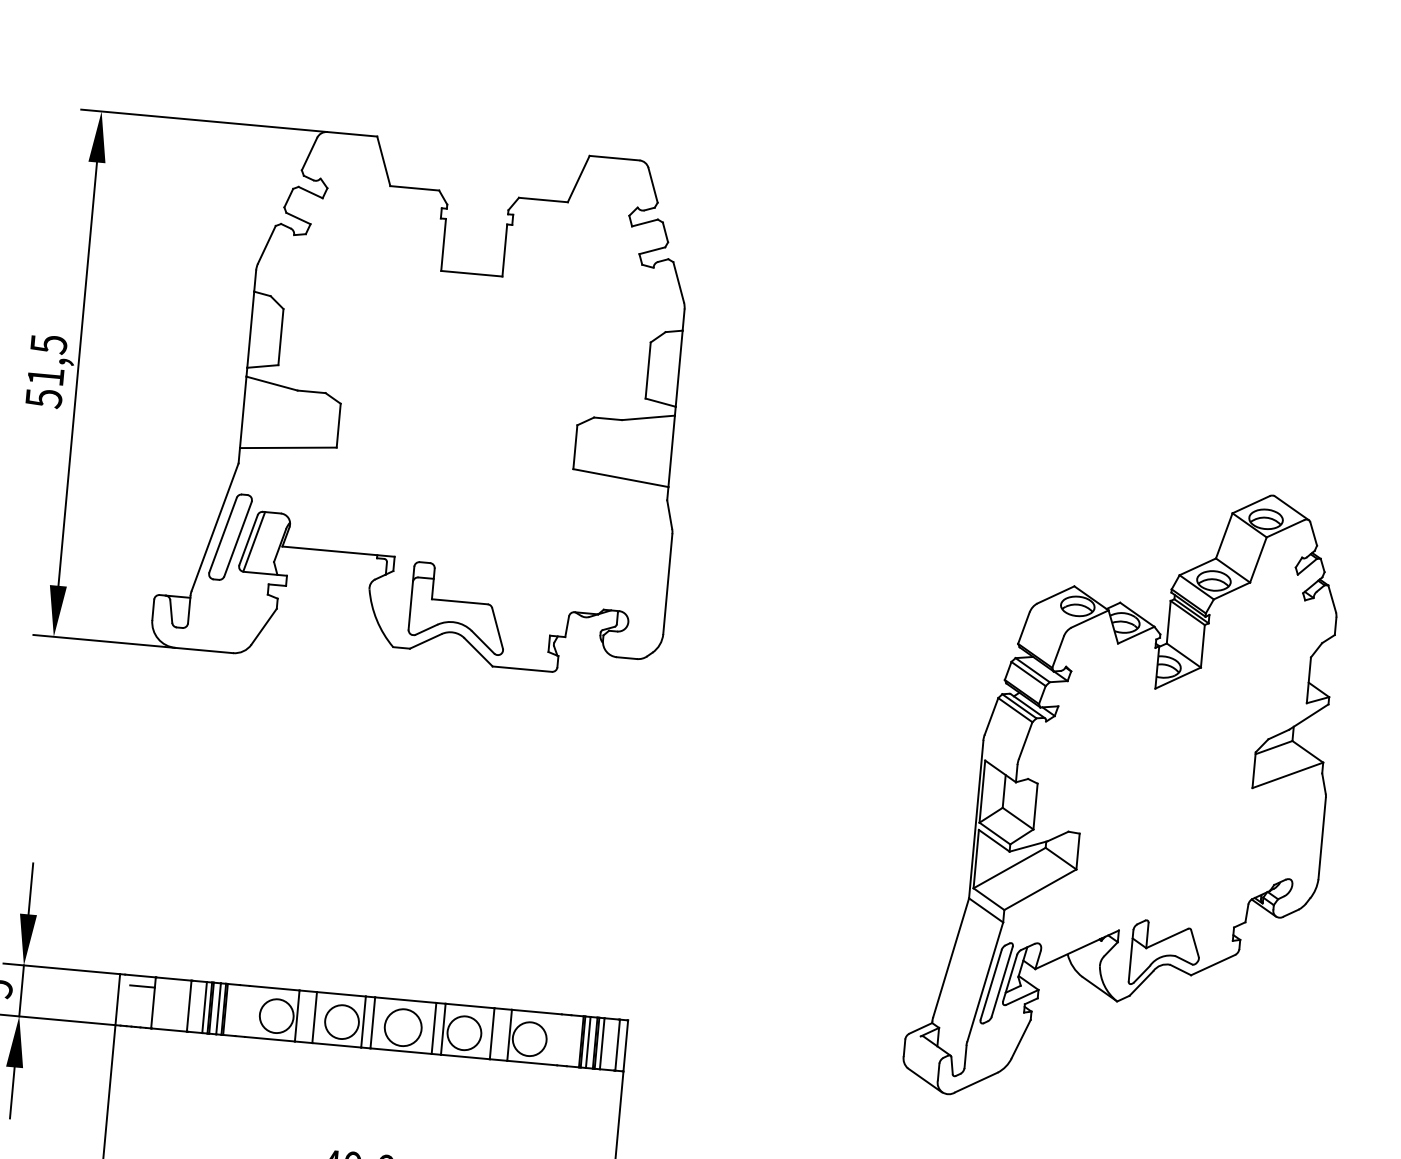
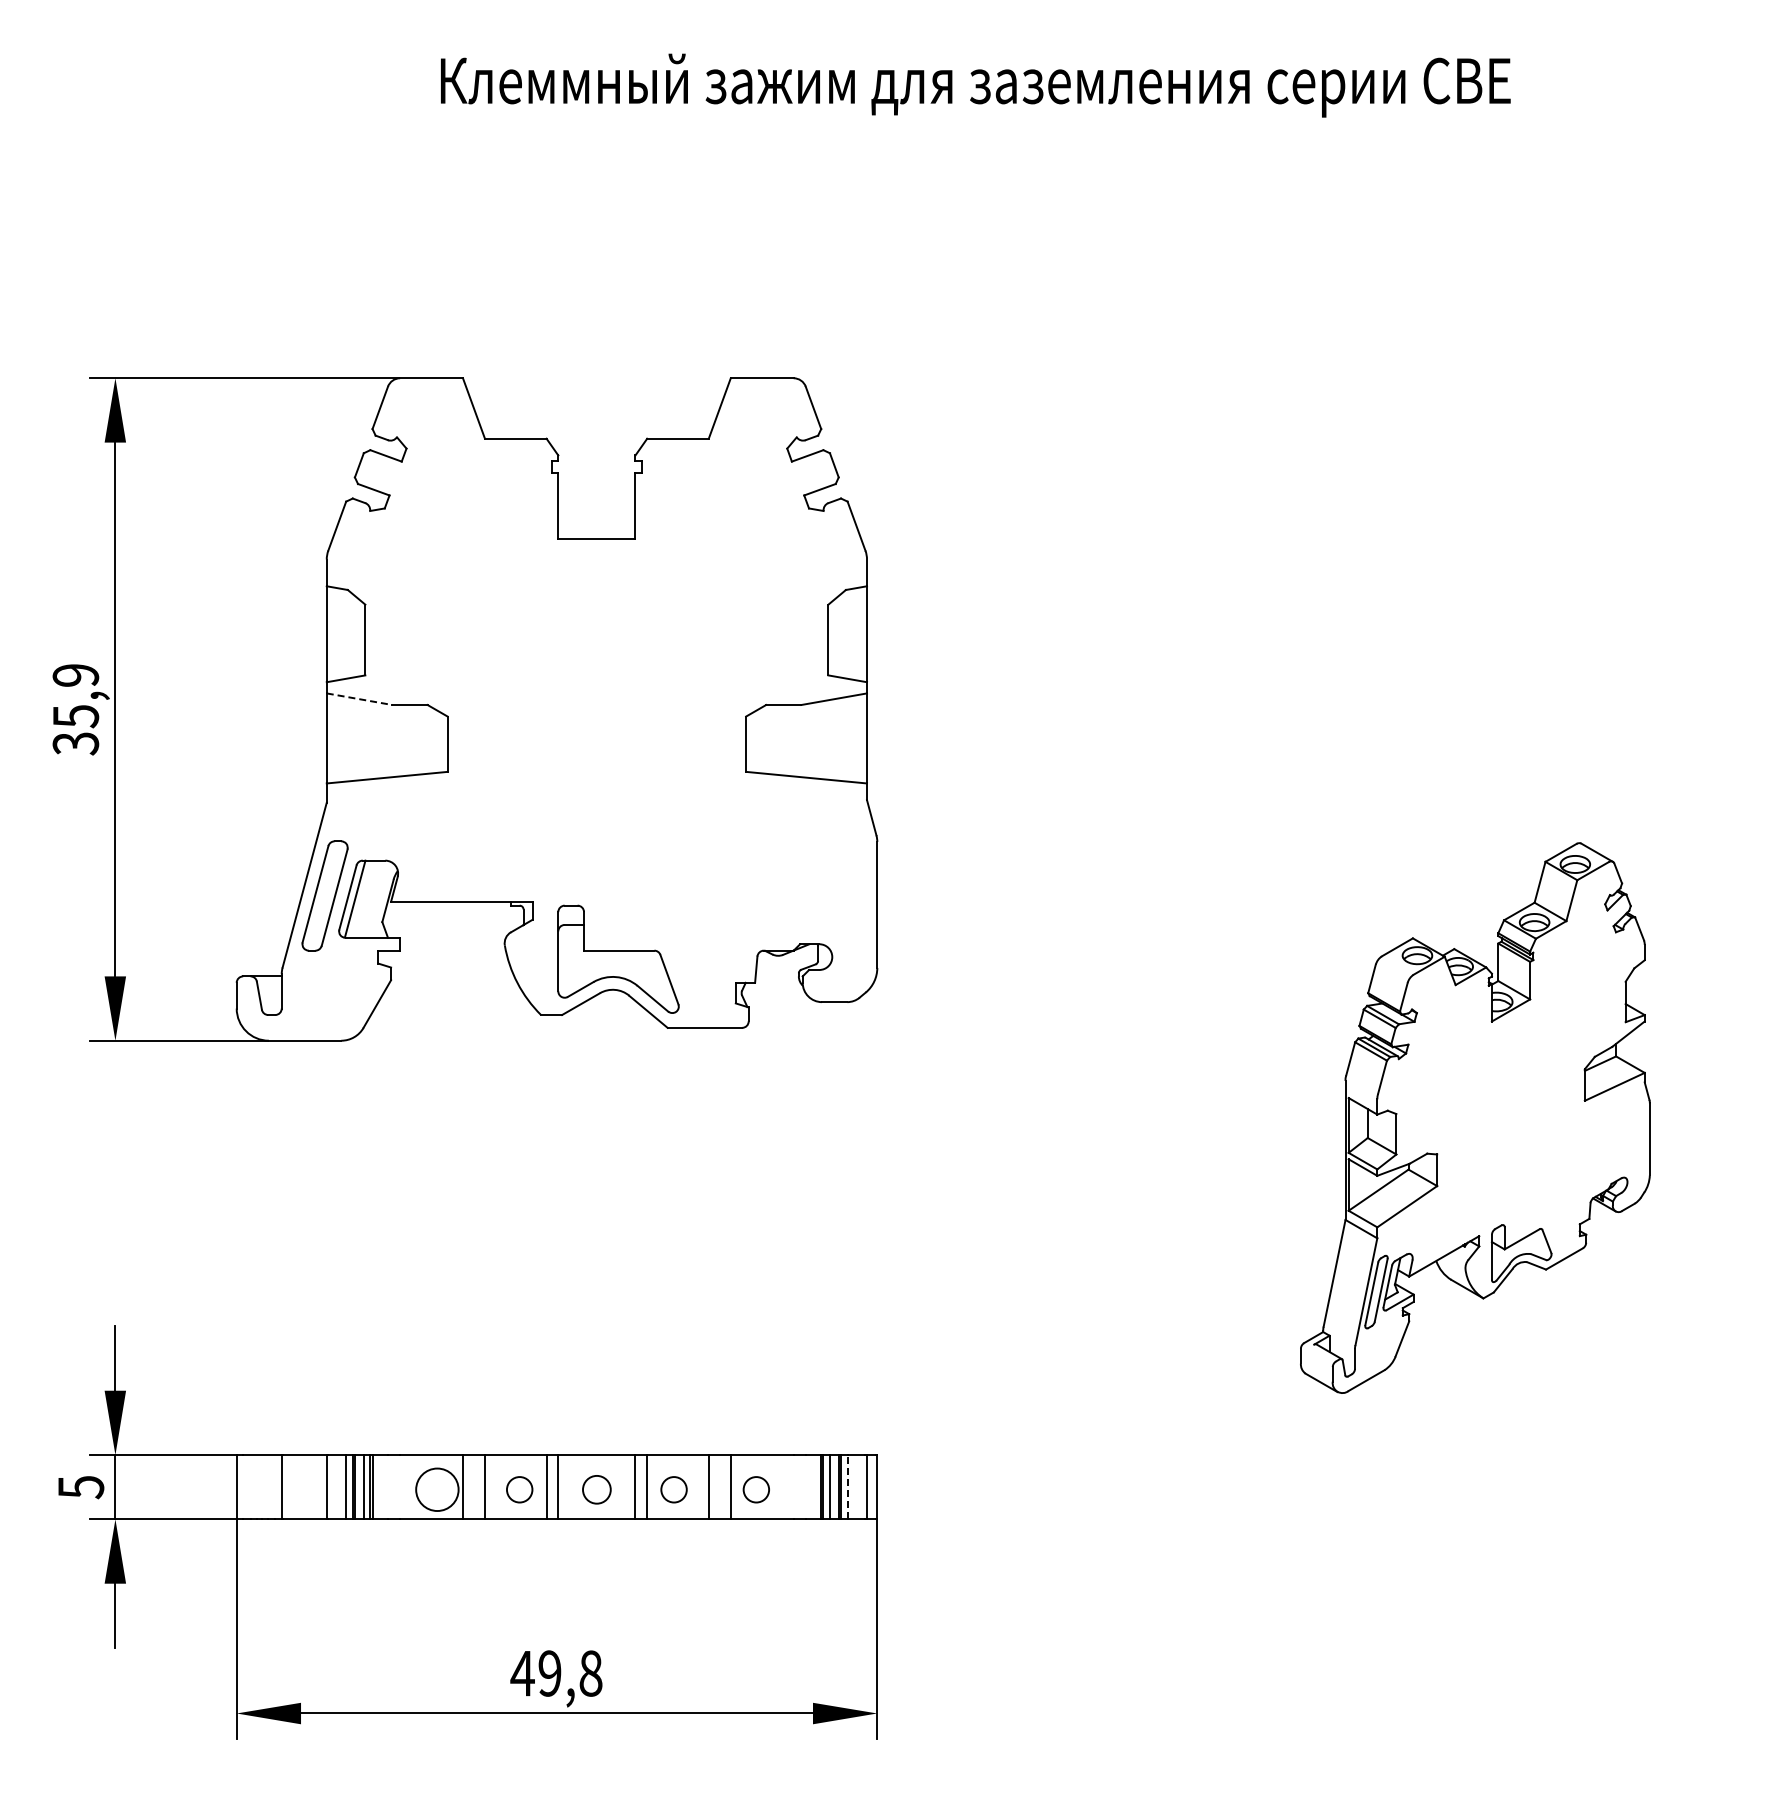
text: (46, 371) -> (75, 709), 51,5 -> 35,9
line: (272, 383) -> (360, 699), solid -> dashed
part: (1126, 795) -> (1475, 1117), size x0.7
line: (142, 986) -> (265, 1467), removed
circle: (341, 1021) -> (519, 1489), size x0.6
circle: (402, 1027) -> (596, 1489), size x0.6
circle: (464, 1032) -> (673, 1489), size x0.6
circle: (529, 1038) -> (756, 1489), size x0.6
line: (602, 1043) -> (847, 1486), solid -> dashed

